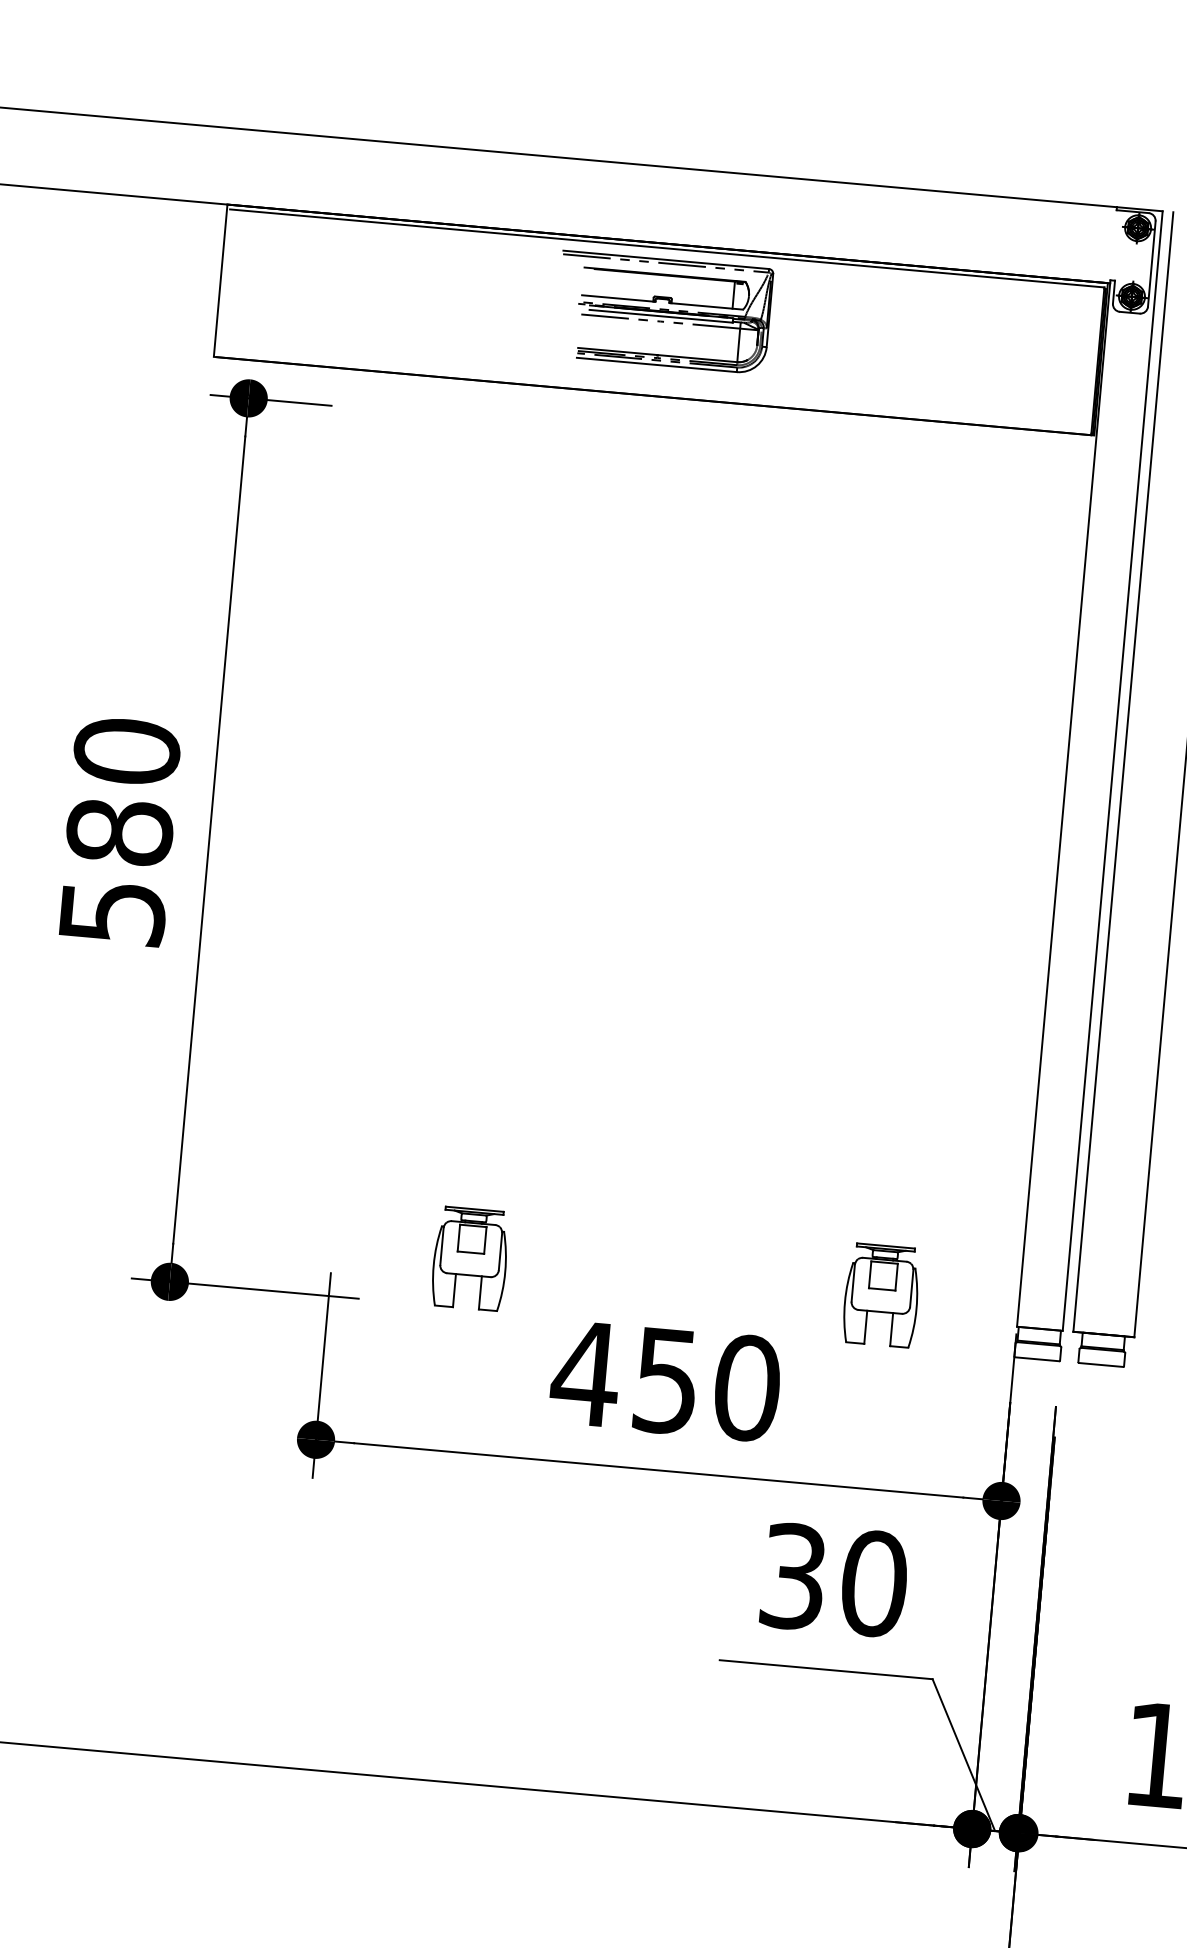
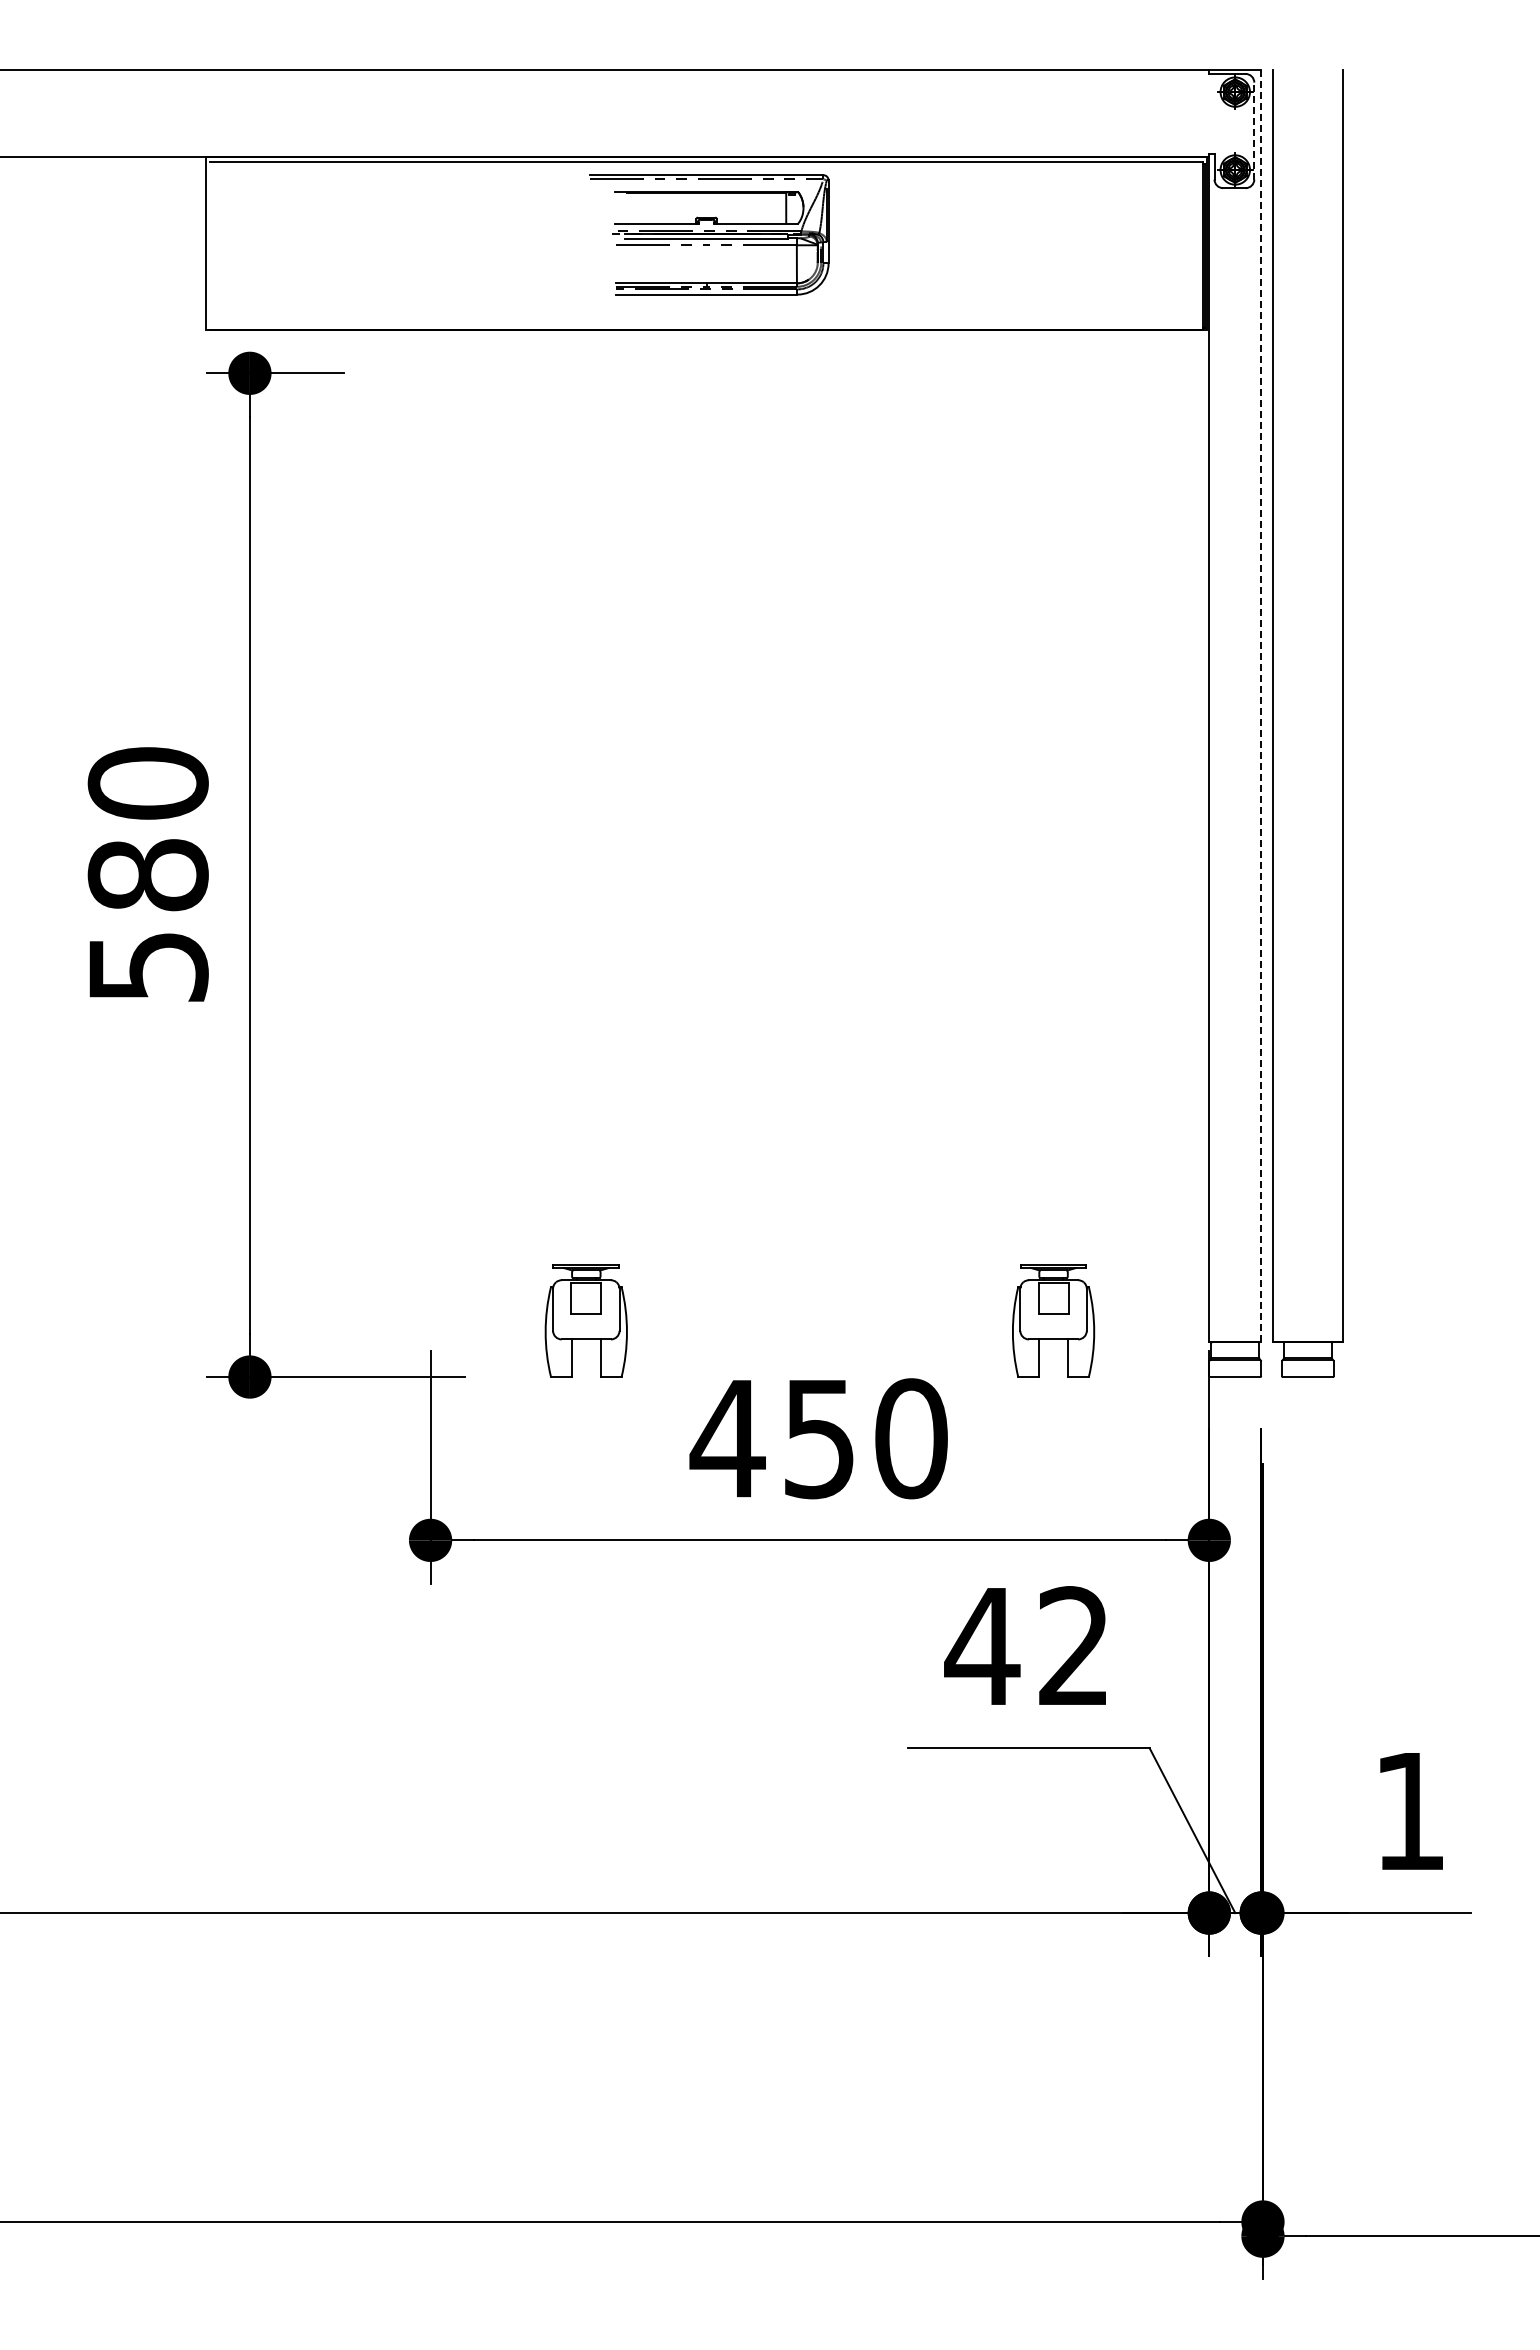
line: (1152, 263) -> (1254, 130), solid -> dashed
line: (1112, 771) -> (1261, 706), solid -> dashed
text: (833, 1580) -> (1027, 1646), 30 -> 42

